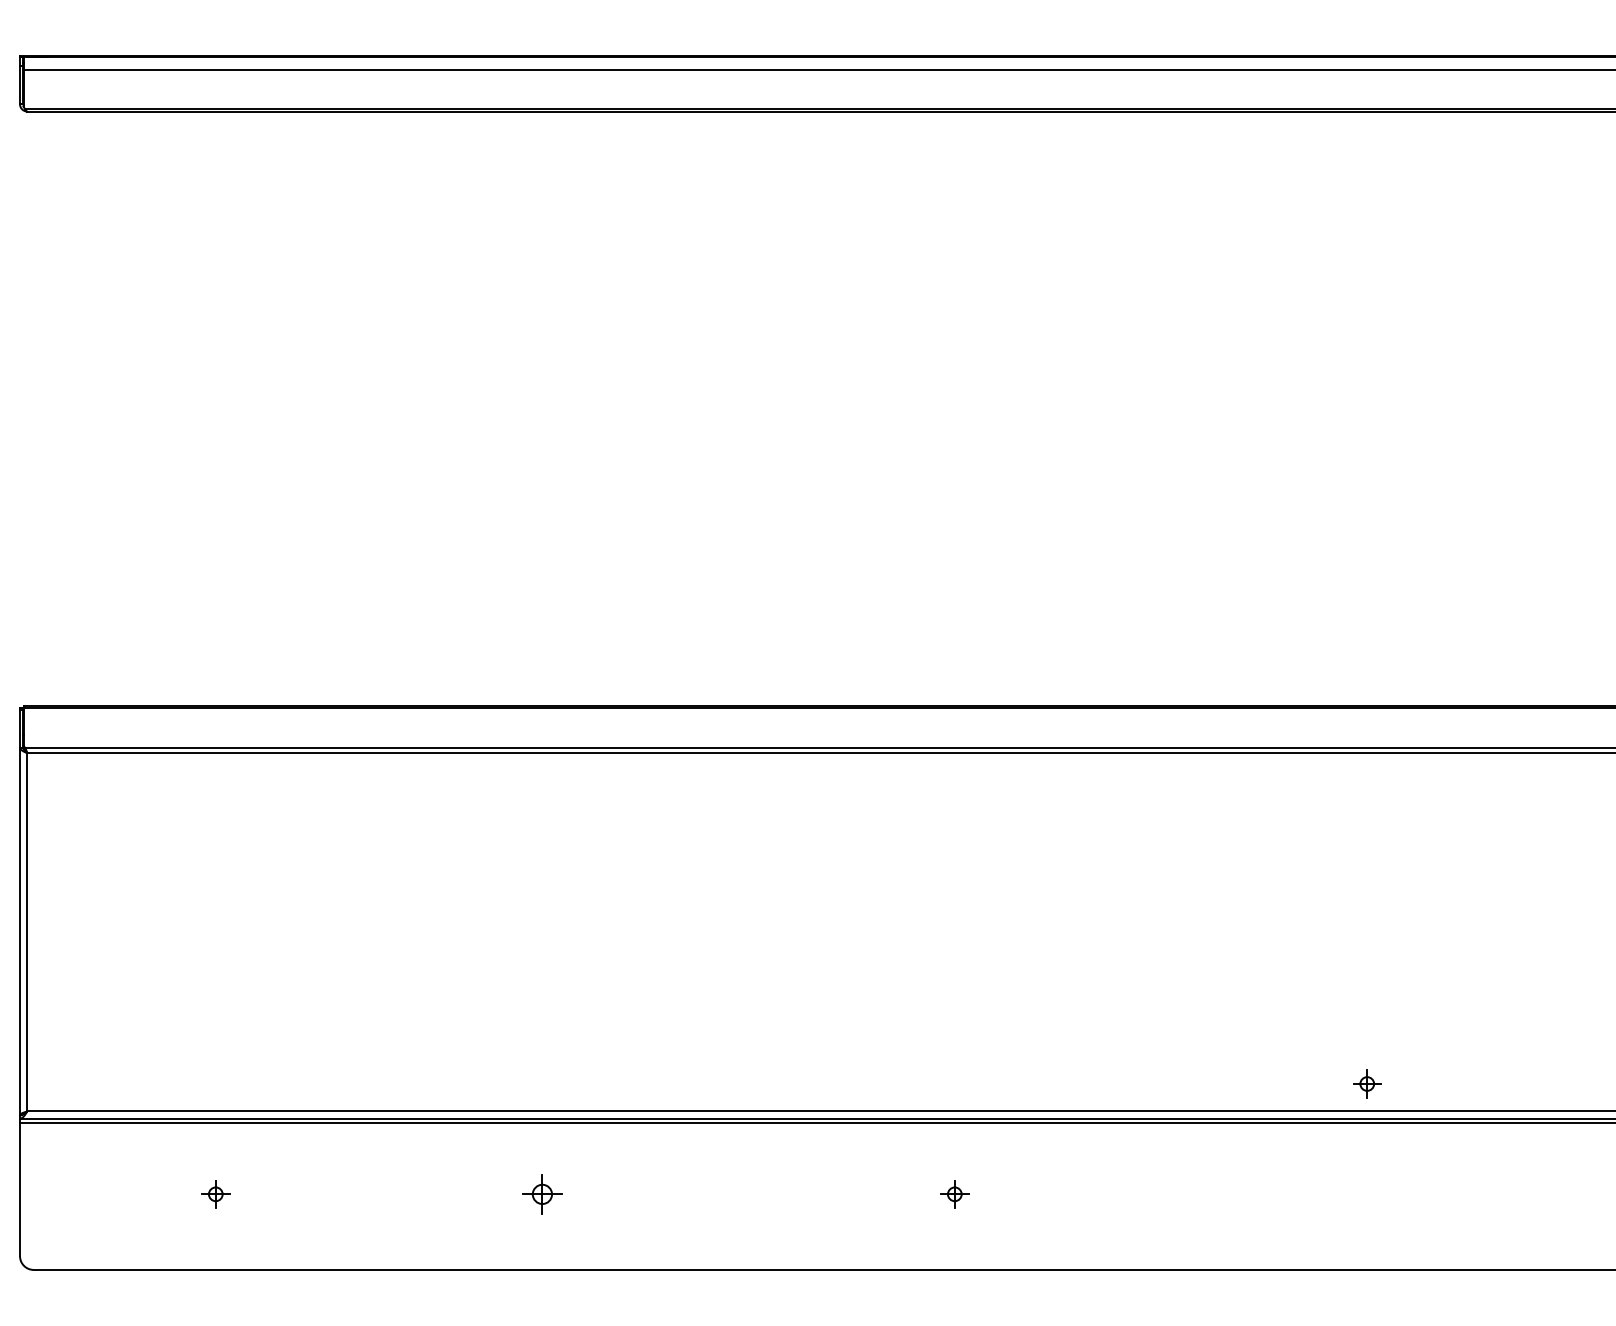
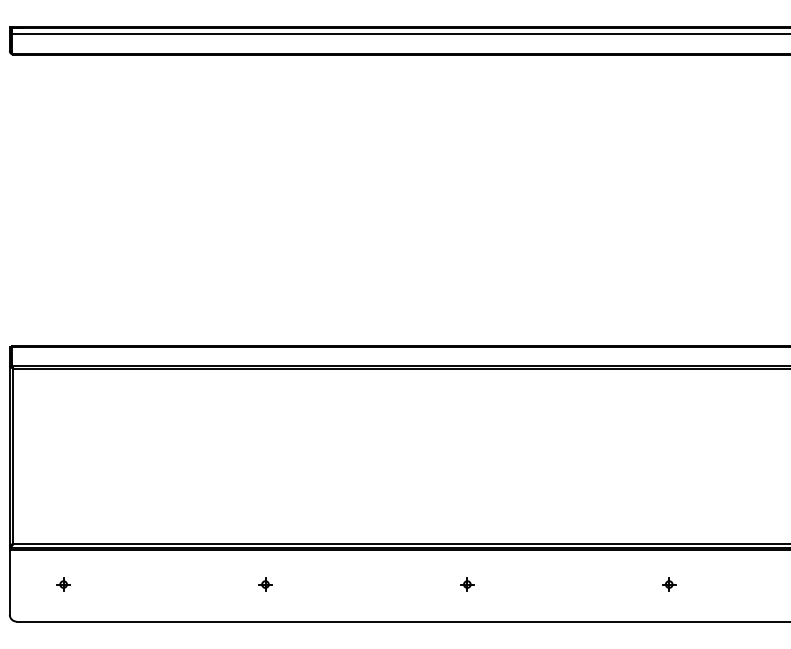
part: (1367, 1083) -> (669, 584), moved
part: (215, 1194) -> (63, 584), moved
part: (542, 1194) -> (265, 584), size x0.71

